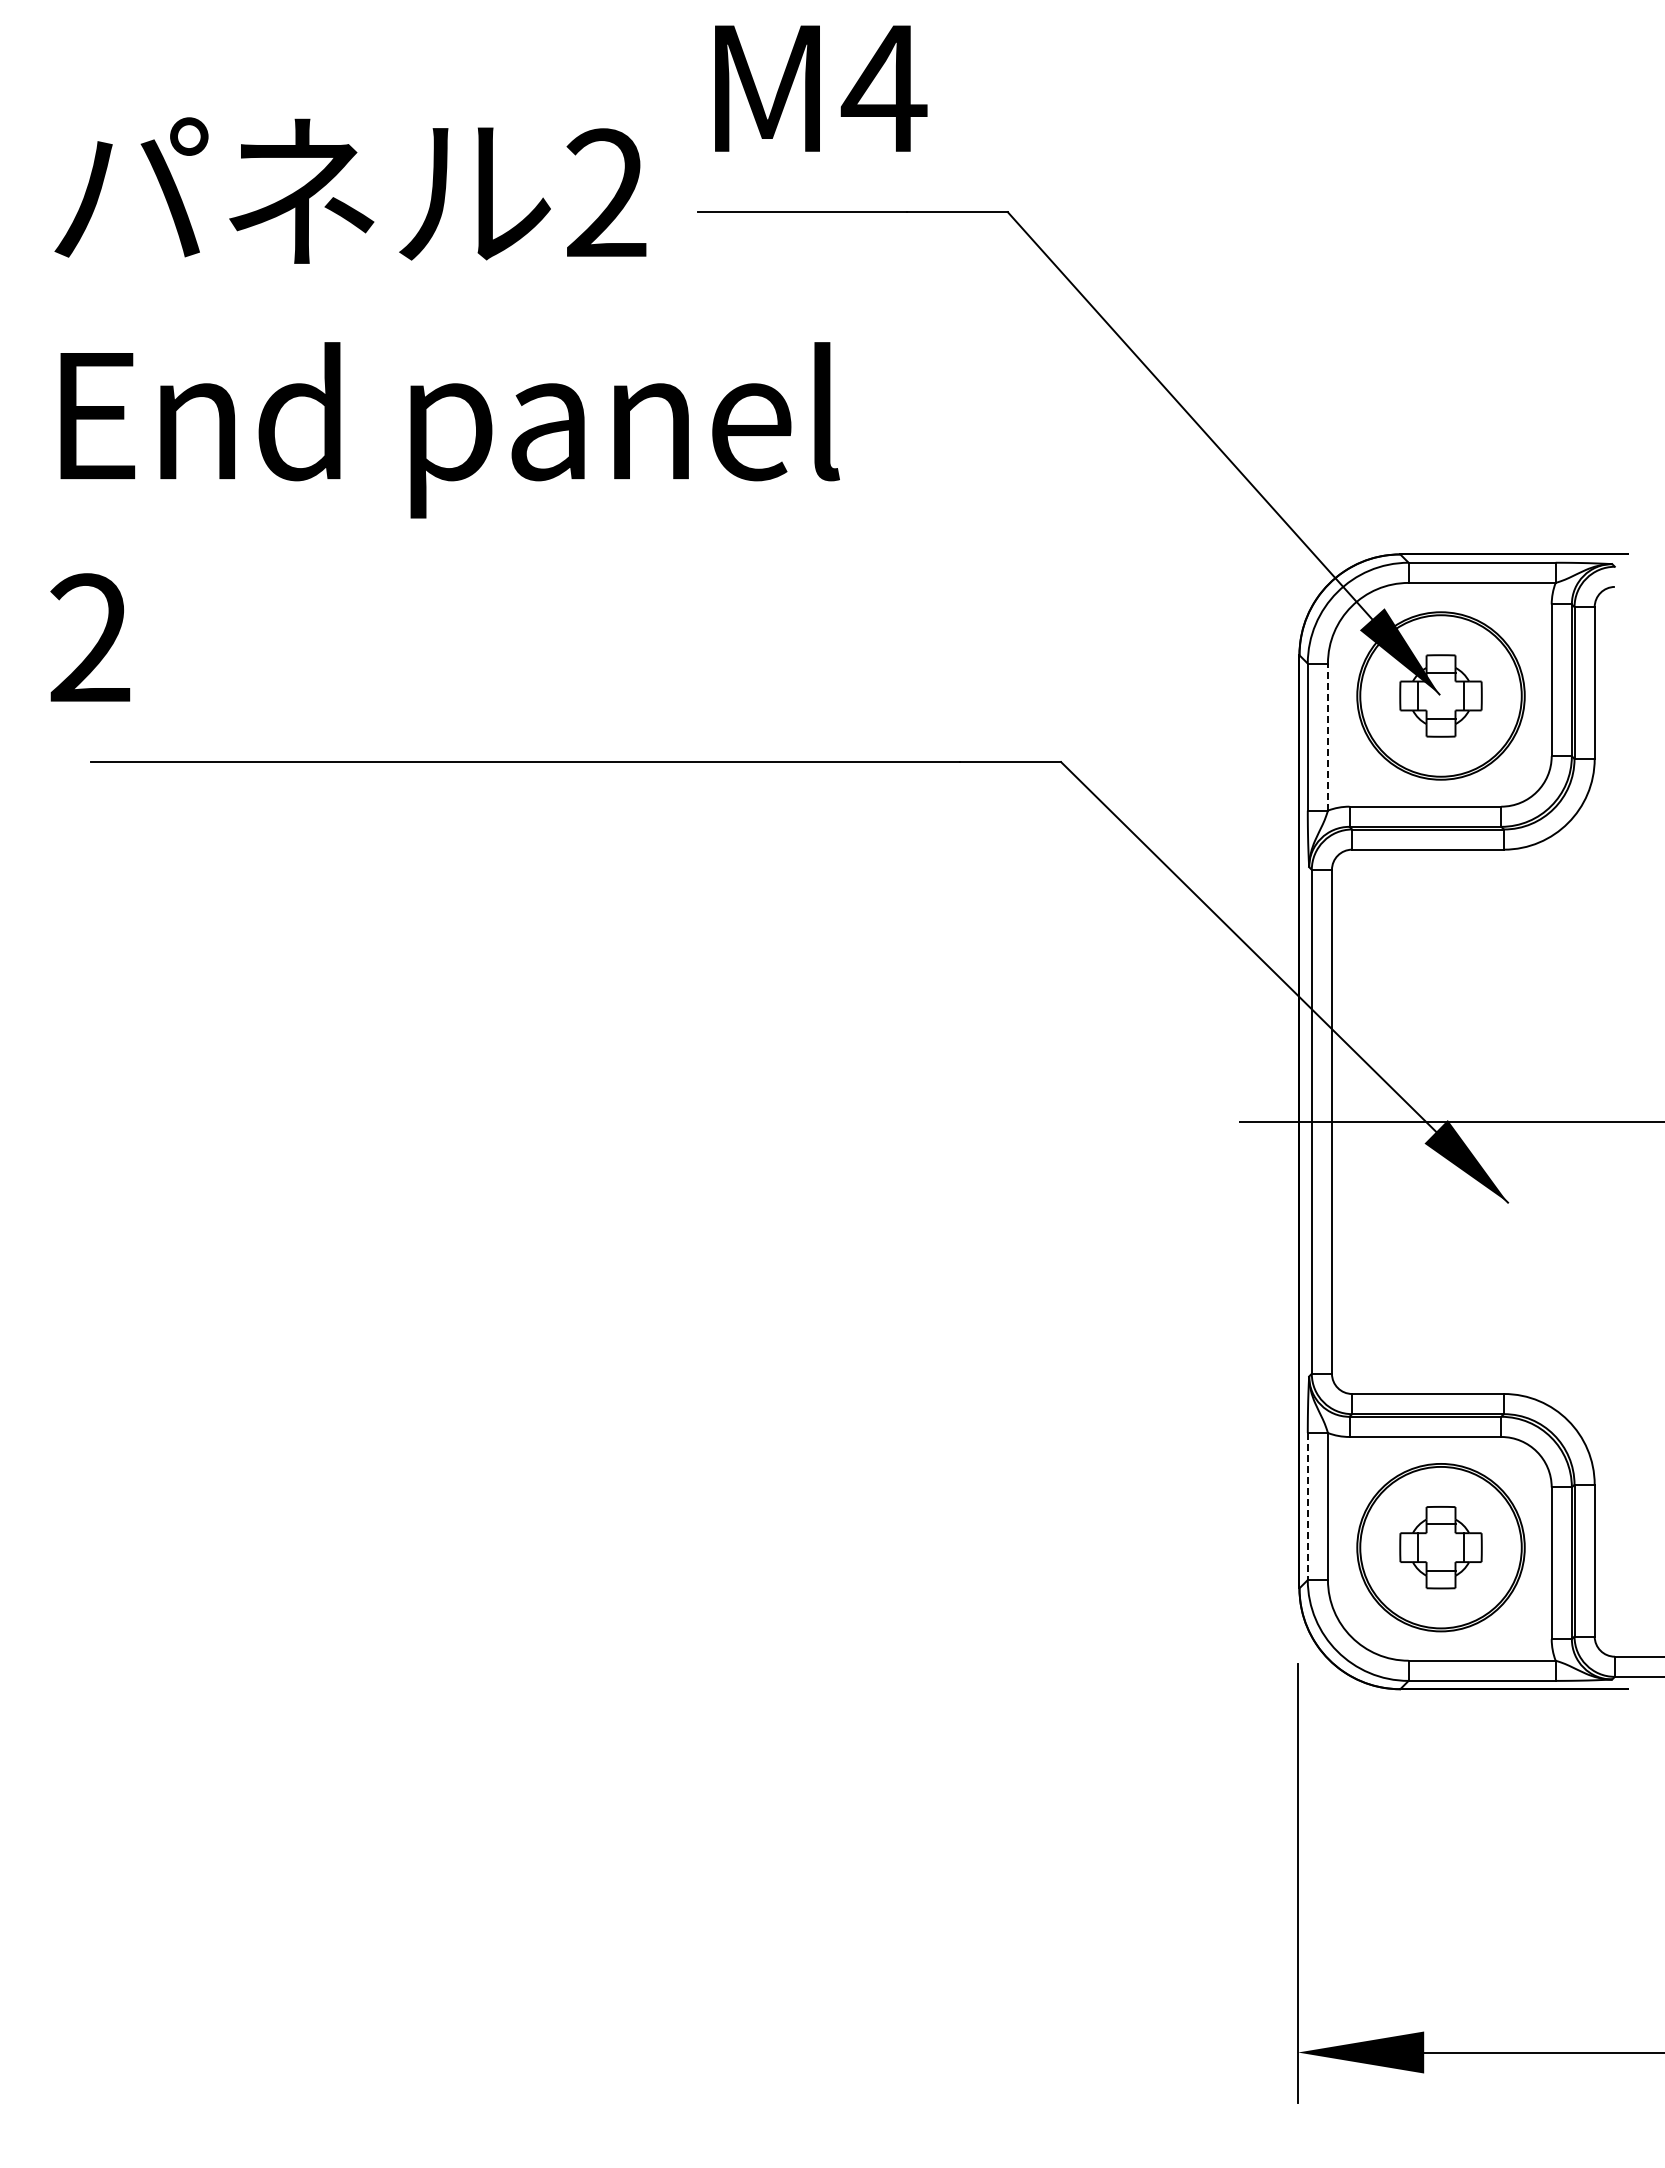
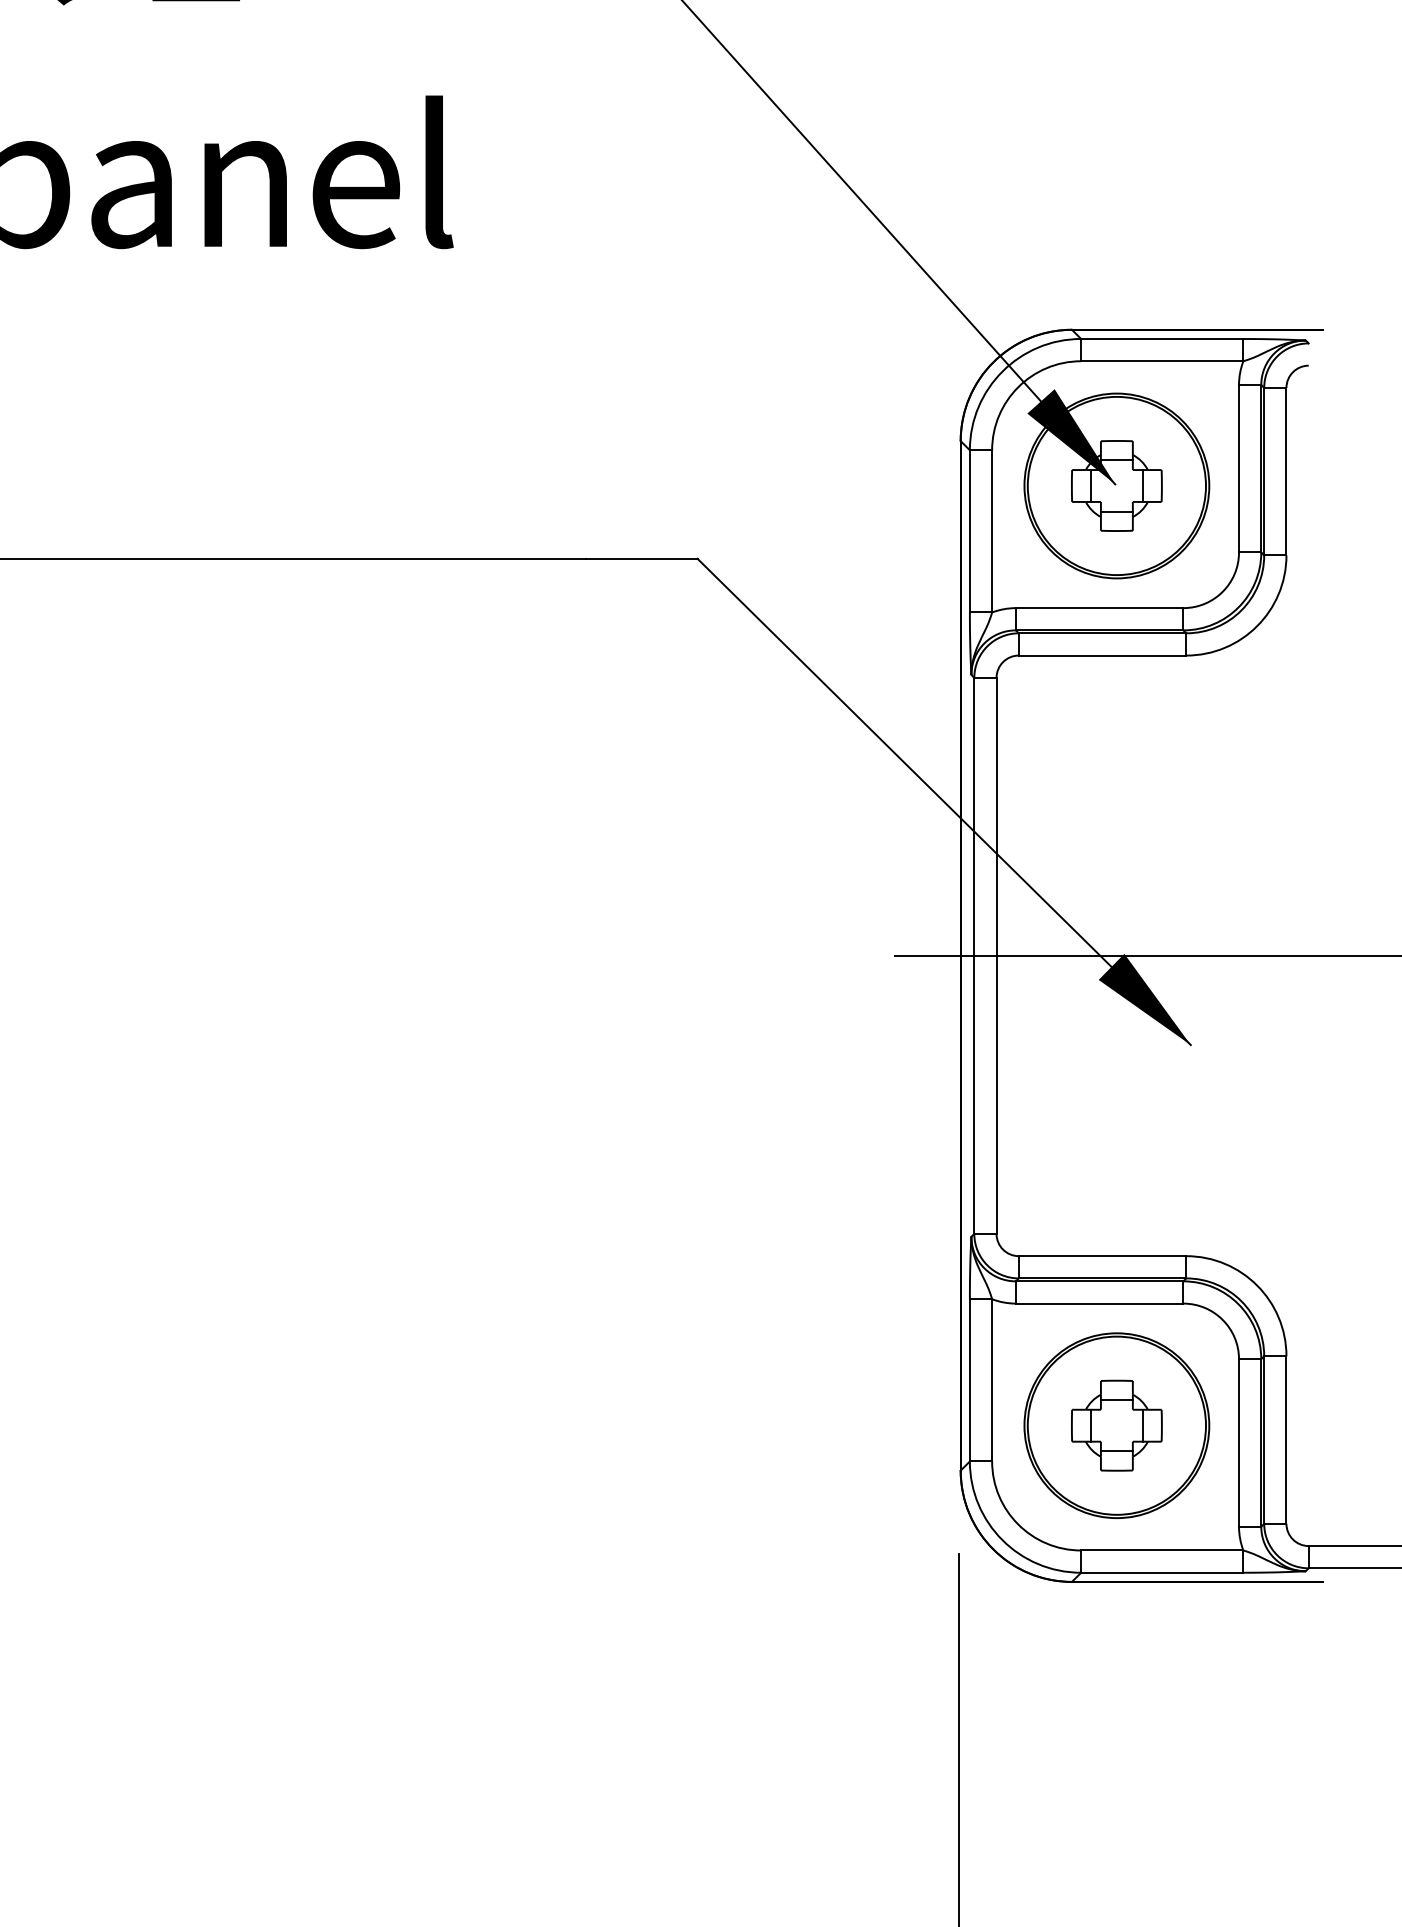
line: (1327, 737) -> (991, 531), dashed -> solid
line: (1307, 1506) -> (969, 1380), dashed -> solid

